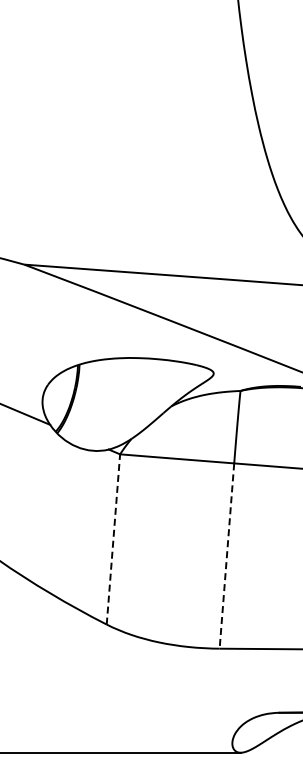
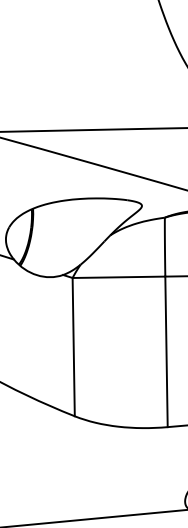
line: (113, 538) -> (73, 346), dashed -> solid
line: (226, 556) -> (166, 352), dashed -> solid

